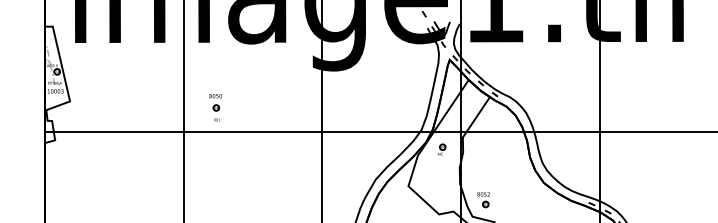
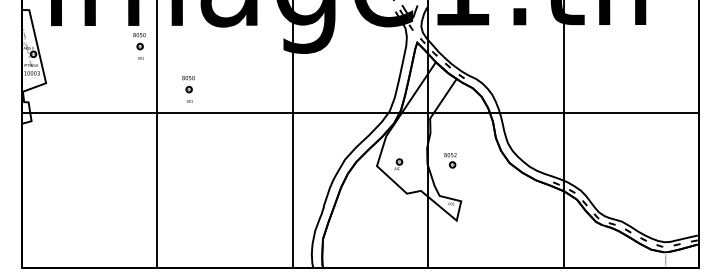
part: (165, 63) -> (139, 46), added
part: (441, 149) -> (398, 164), moved
part: (483, 199) -> (450, 160), moved

